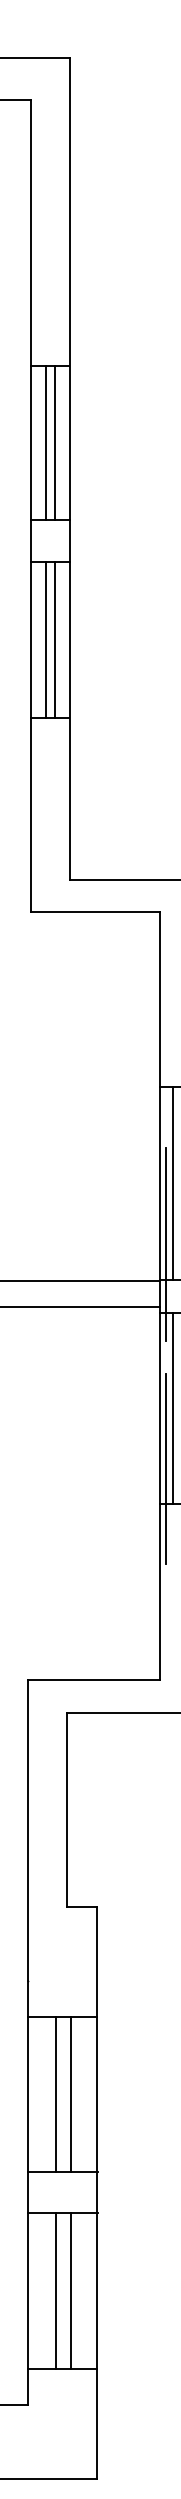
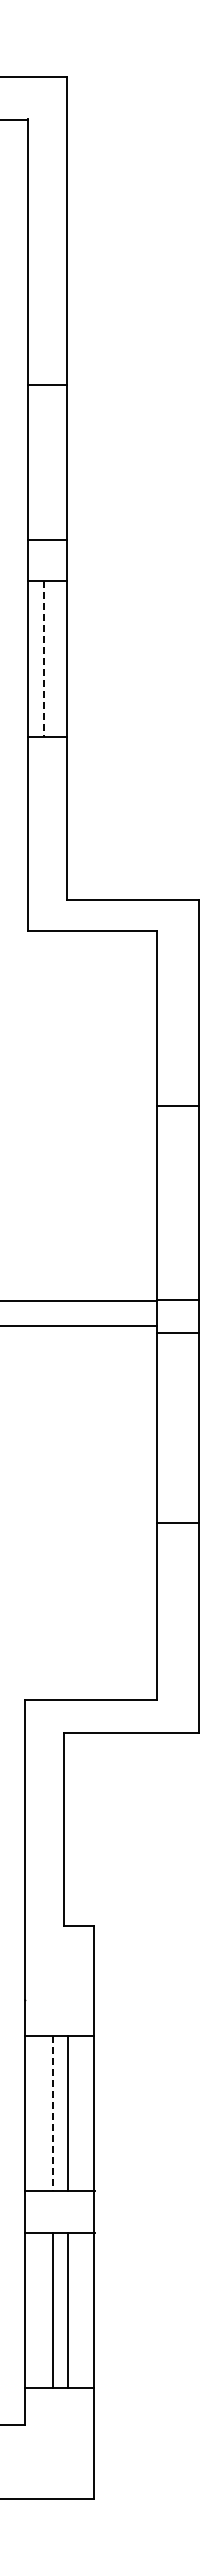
line: (46, 443) -> (43, 462), removed
line: (54, 443) -> (51, 462), removed
line: (46, 640) -> (43, 659), solid -> dashed
line: (54, 640) -> (51, 659), removed
line: (173, 1183) -> (170, 1202), removed
line: (166, 1244) -> (163, 1263), removed
line: (173, 1408) -> (170, 1427), removed
line: (166, 1469) -> (163, 1488), removed
line: (55, 2095) -> (52, 2114), solid -> dashed

